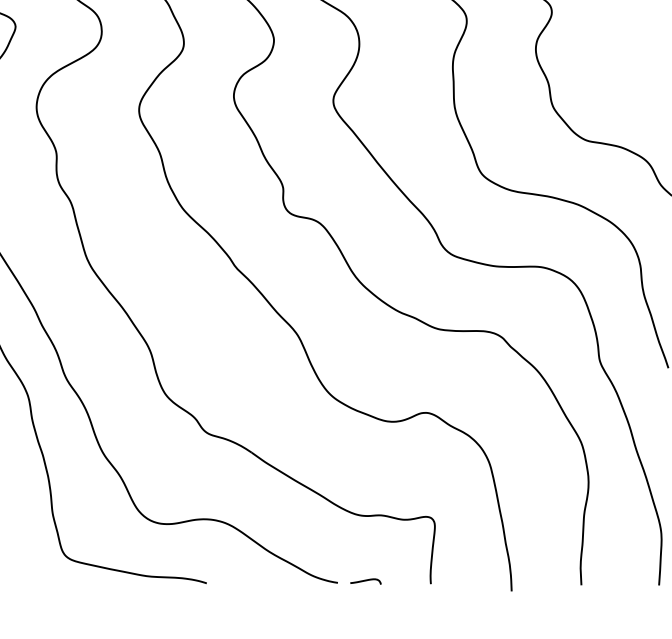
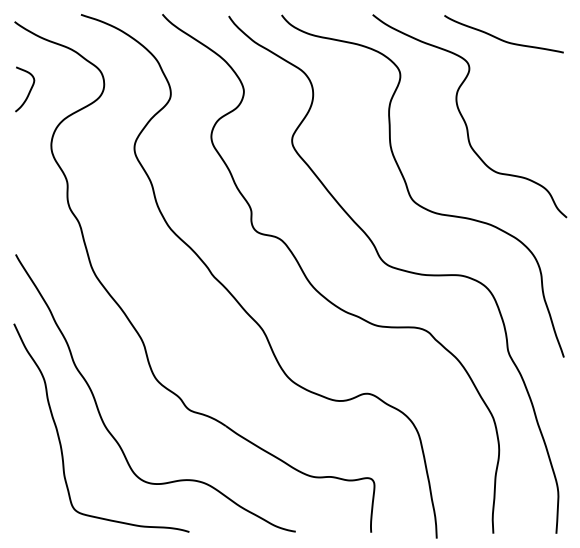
curve: (365, 581) -> (318, 530), removed

